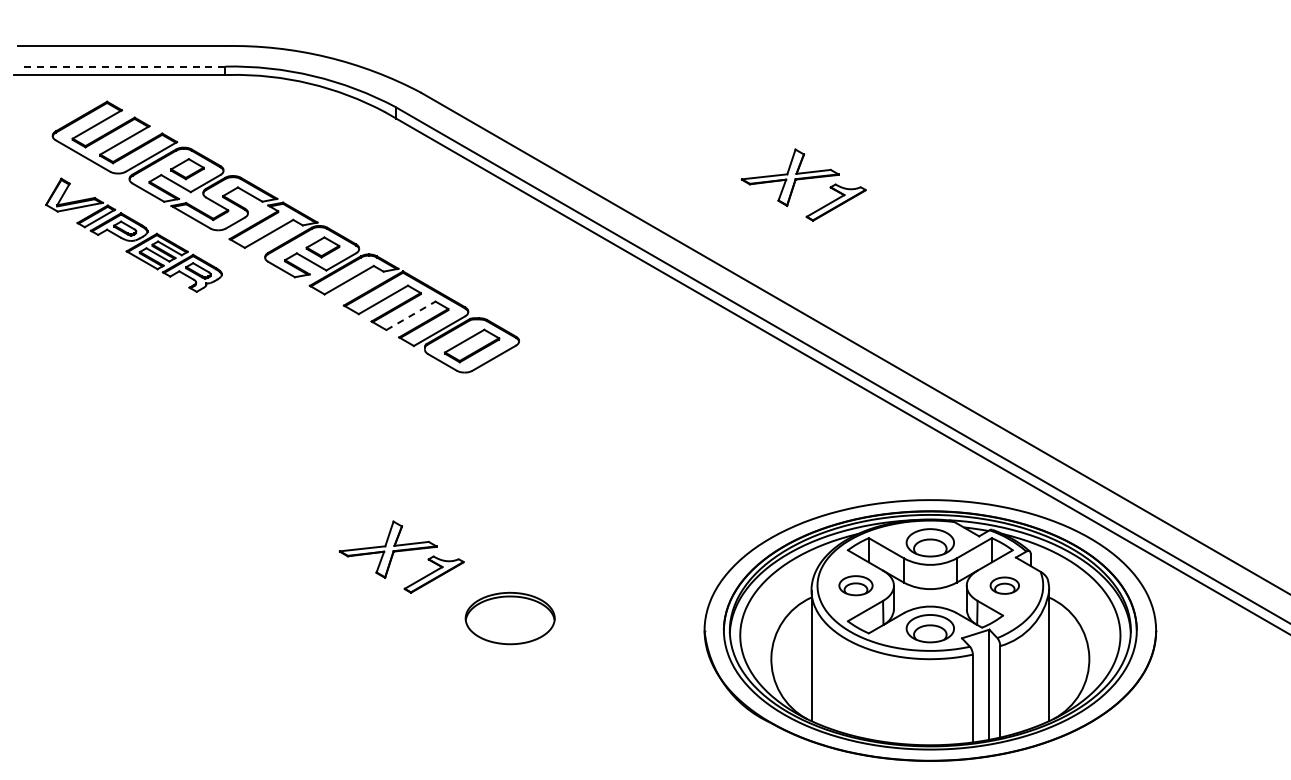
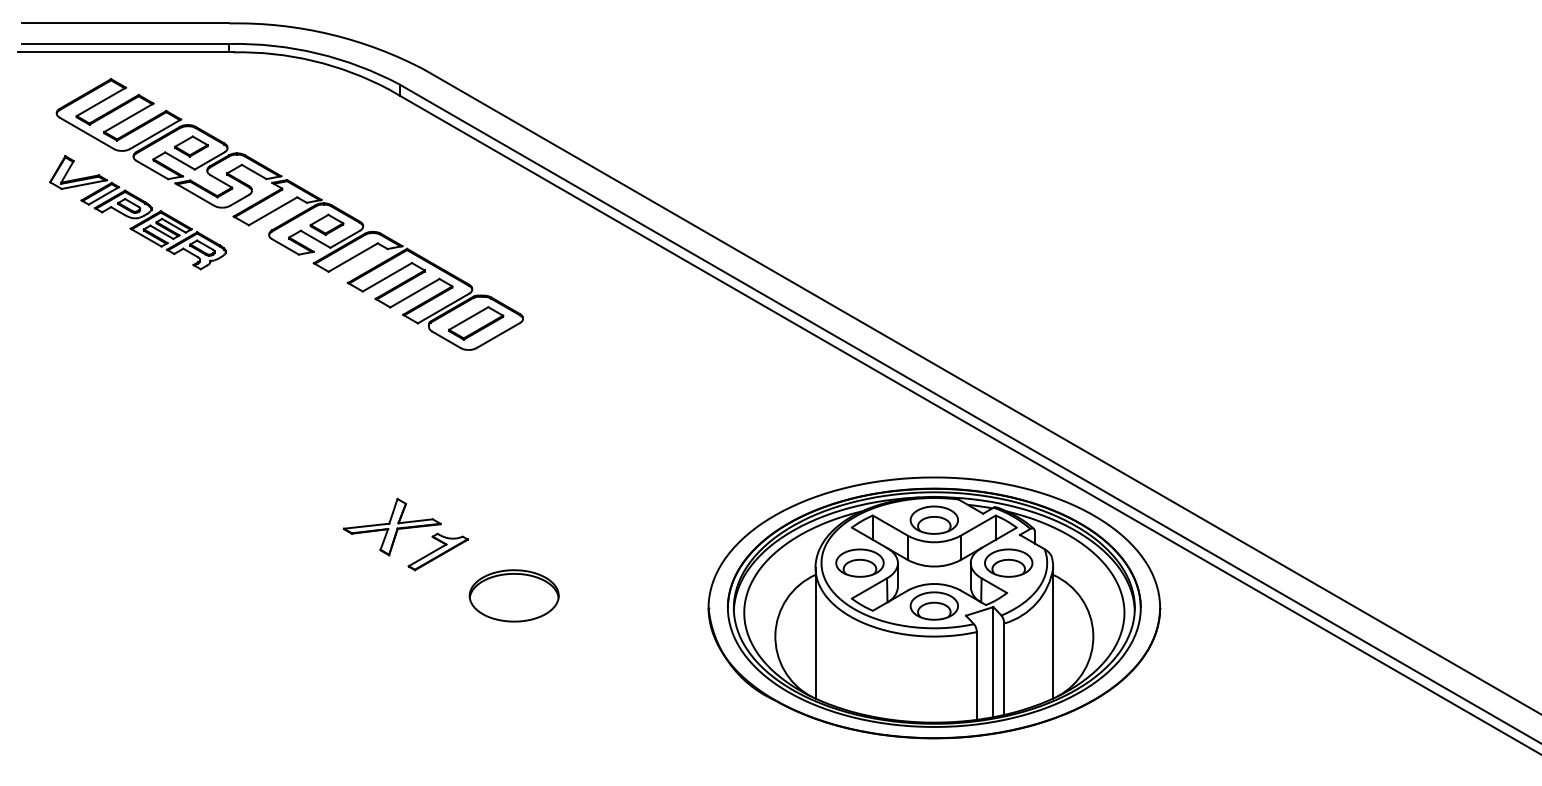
line: (121, 67) -> (125, 44), dashed -> solid
part: (803, 185) -> (807, 162), removed
line: (411, 315) -> (415, 292), dashed -> solid
part: (855, 585) -> (859, 562), size x1.43
part: (1004, 585) -> (1008, 562), size x1.67

